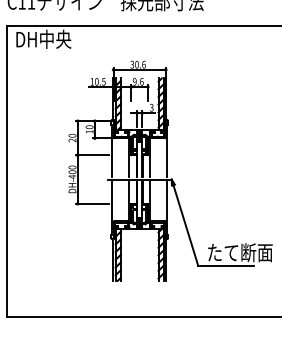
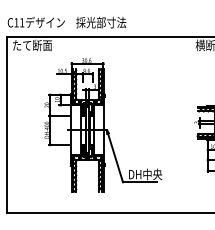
text: (48, 39) -> (32, 45), DH中央 -> たて断面
text: (240, 252) -> (148, 174), たて断面 -> DH中央

